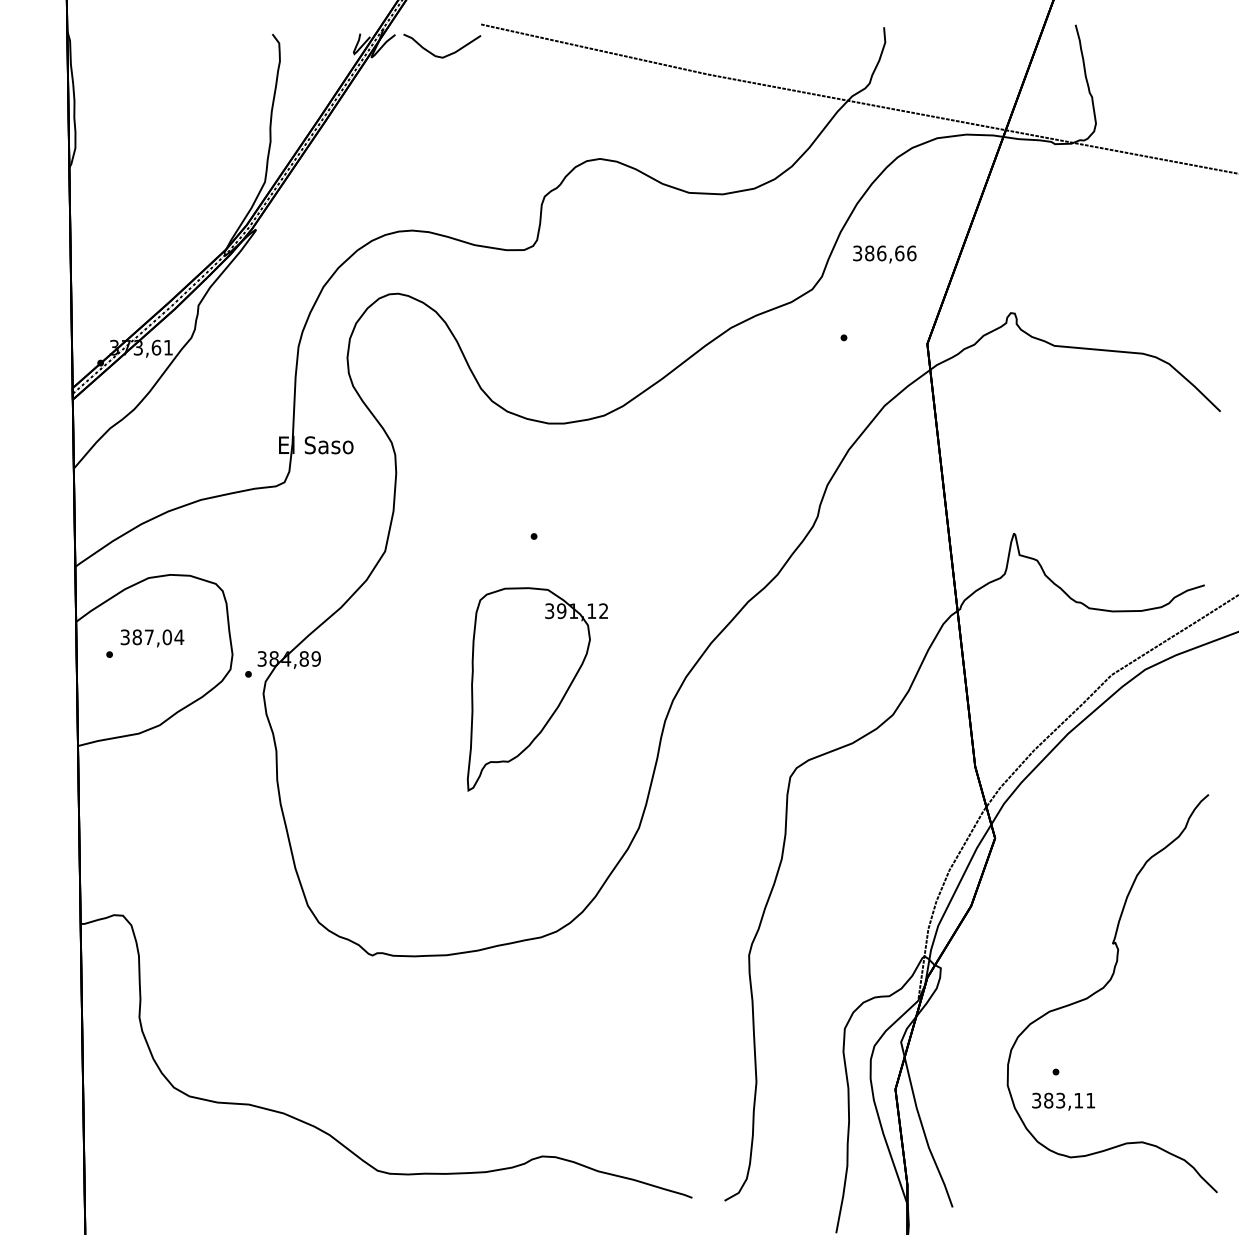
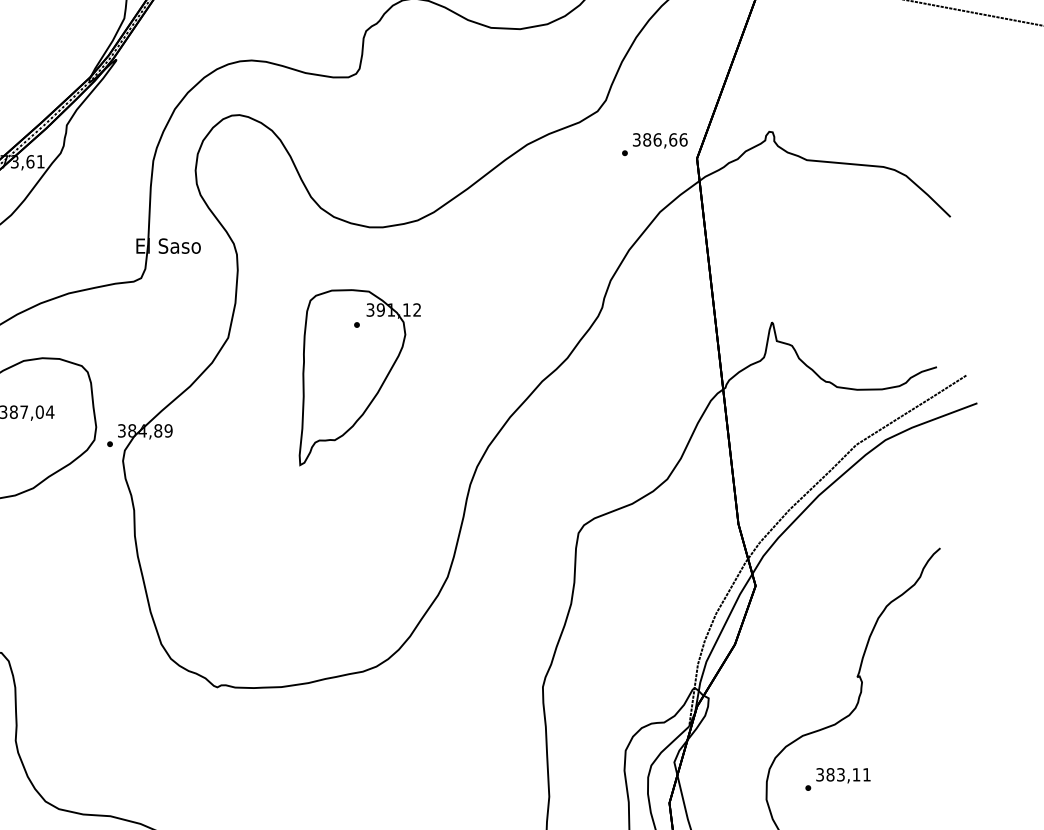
text: (884, 254) -> (659, 140), moved
part: (536, 689) -> (359, 377), moved
text: (1063, 1101) -> (843, 775), moved

